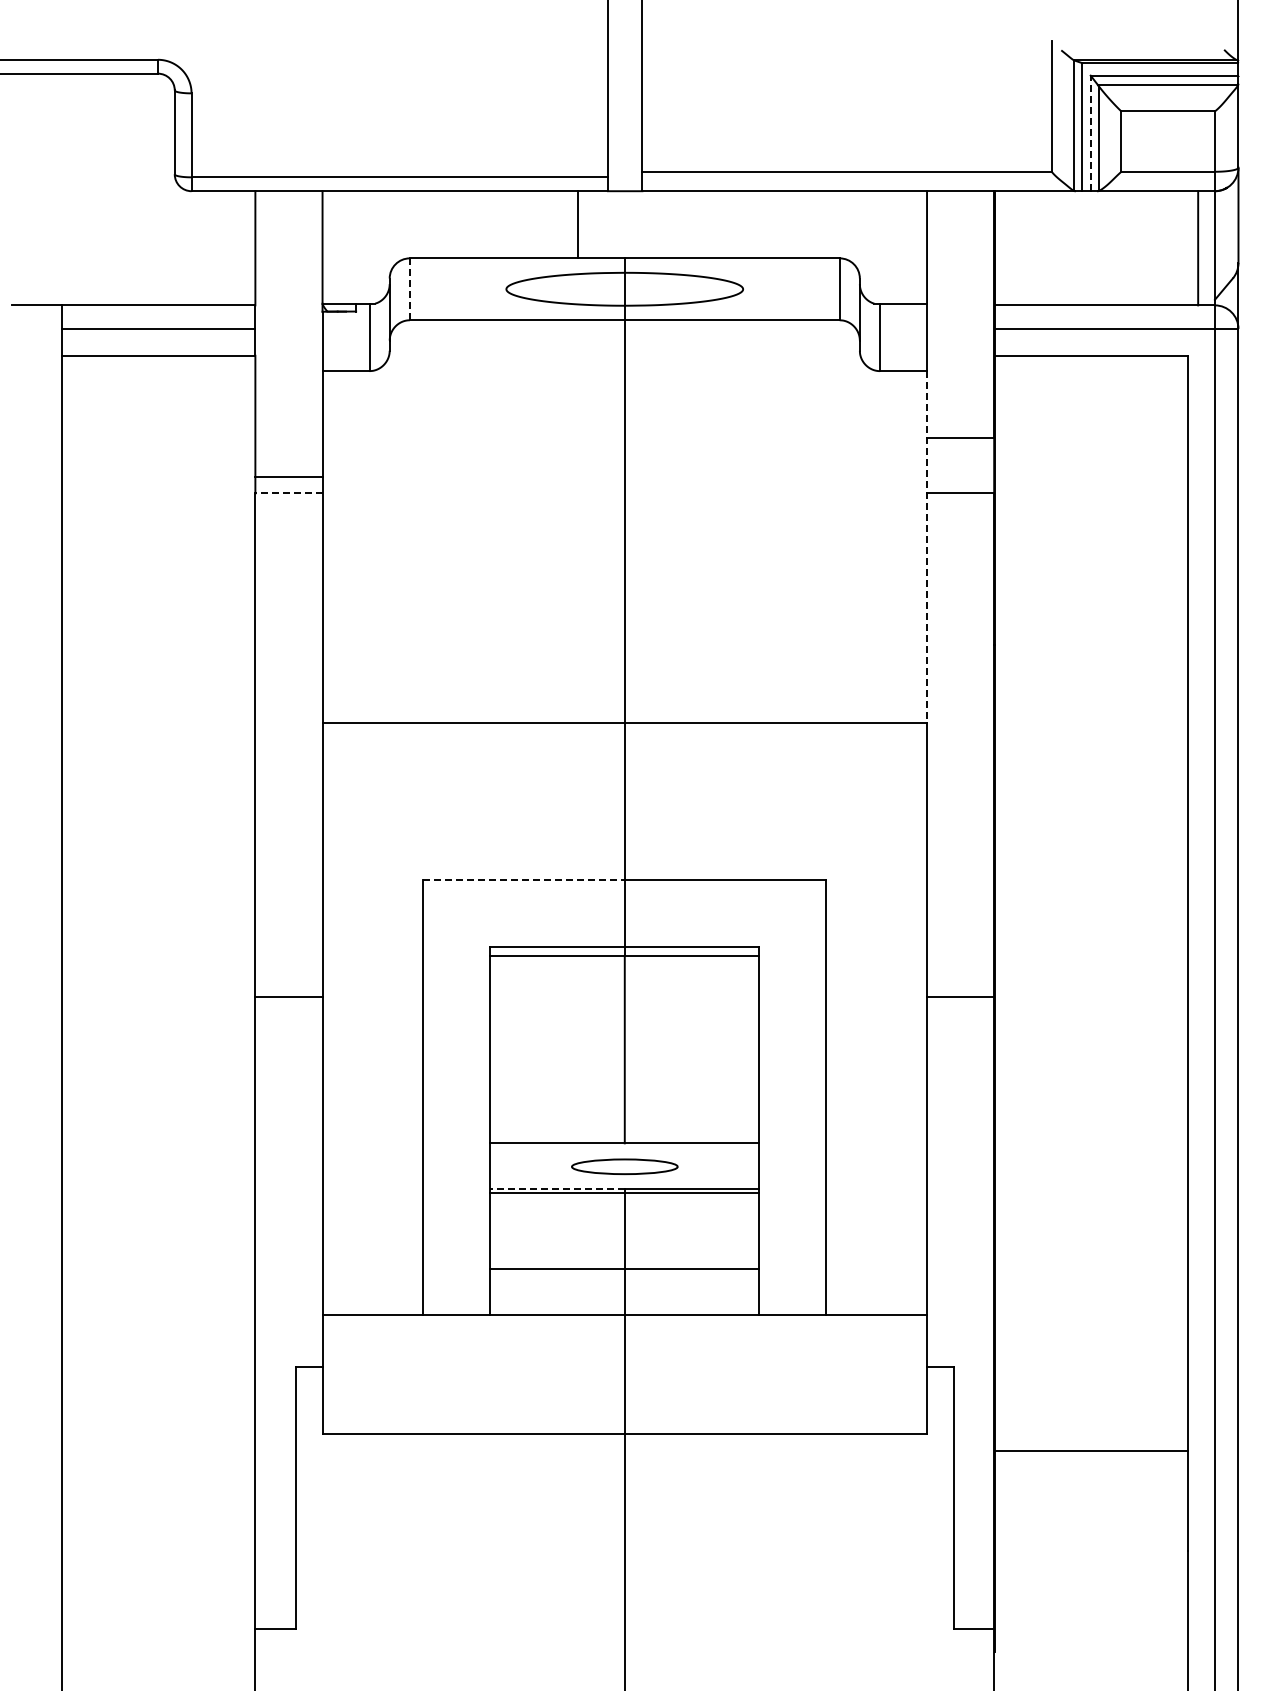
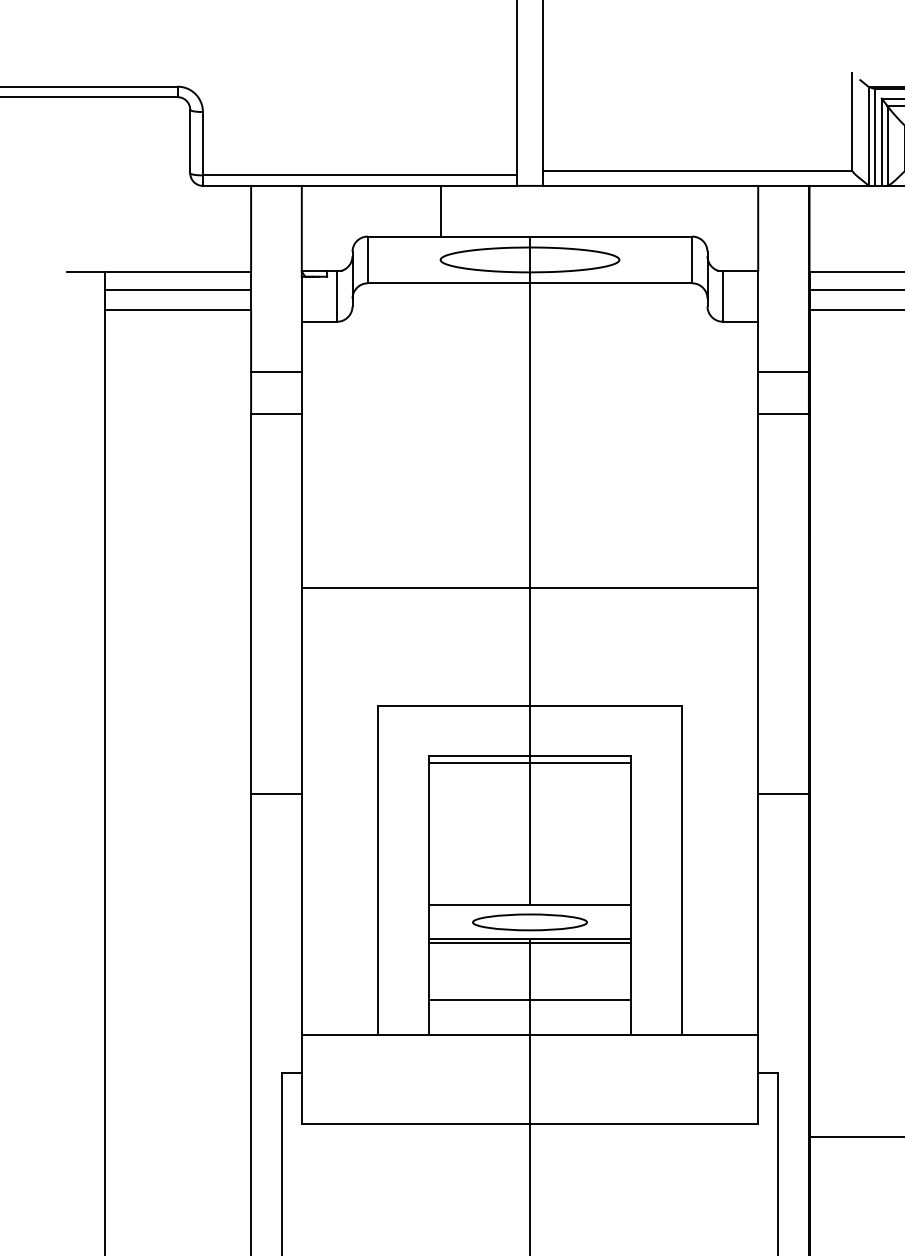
line: (1090, 133) -> (881, 142), dashed -> solid
line: (578, 224) -> (441, 211), moved
line: (409, 289) -> (367, 260), dashed -> solid
line: (288, 477) -> (276, 372), moved
line: (288, 493) -> (276, 414), dashed -> solid
line: (927, 547) -> (758, 454), dashed -> solid
line: (524, 879) -> (454, 705), dashed -> solid
part: (624, 1166) -> (529, 922), size x1.43
line: (557, 1188) -> (479, 938), dashed -> solid

